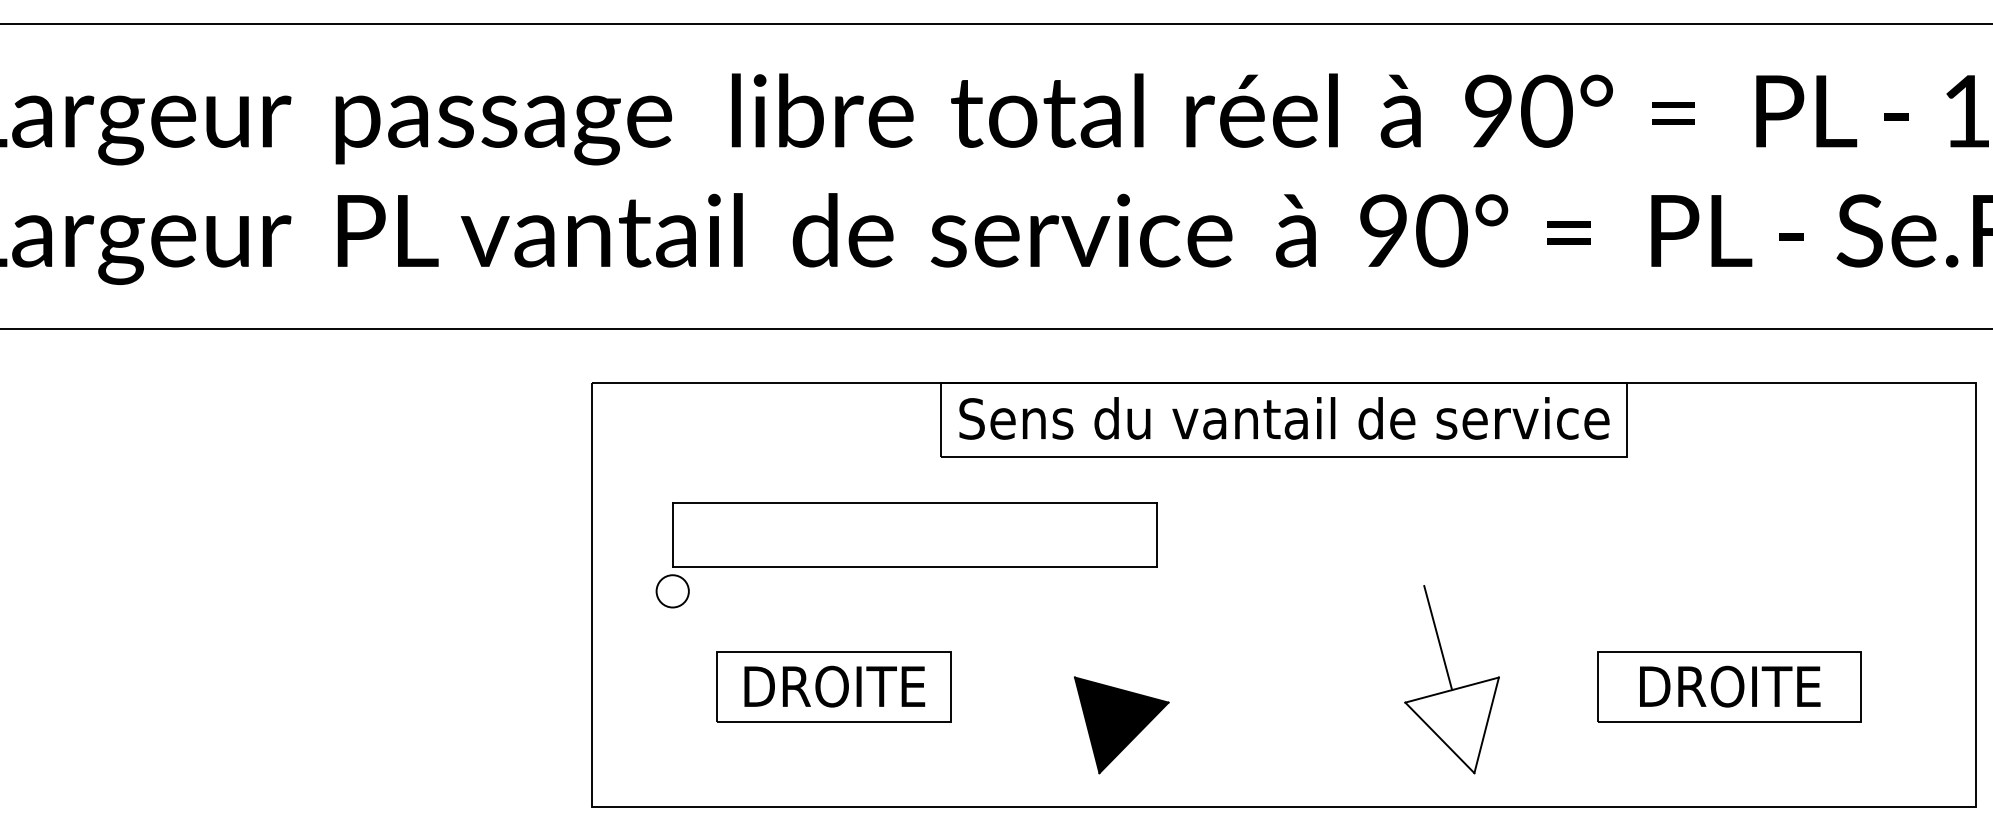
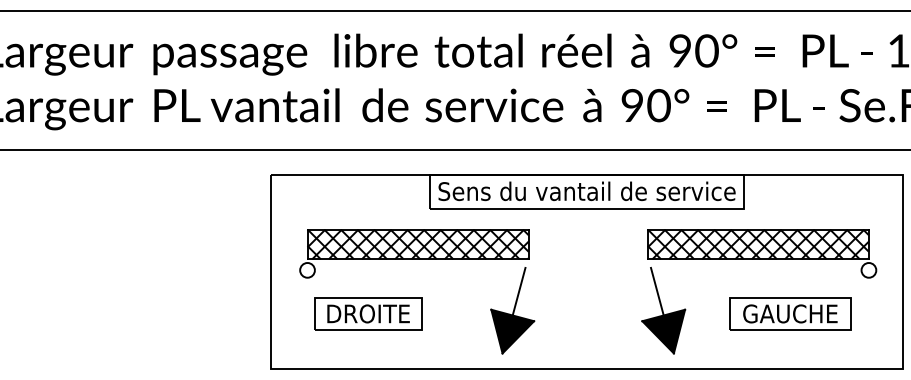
hatch: (913, 534) -> (417, 244), added
part: (1668, 554) -> (762, 253), added
line: (1134, 637) -> (518, 291), added
part: (834, 685) -> (368, 313), moved
text: (1729, 685) -> (790, 313), DROITE -> GAUCHE
fill: (1451, 725) -> (663, 331), added

